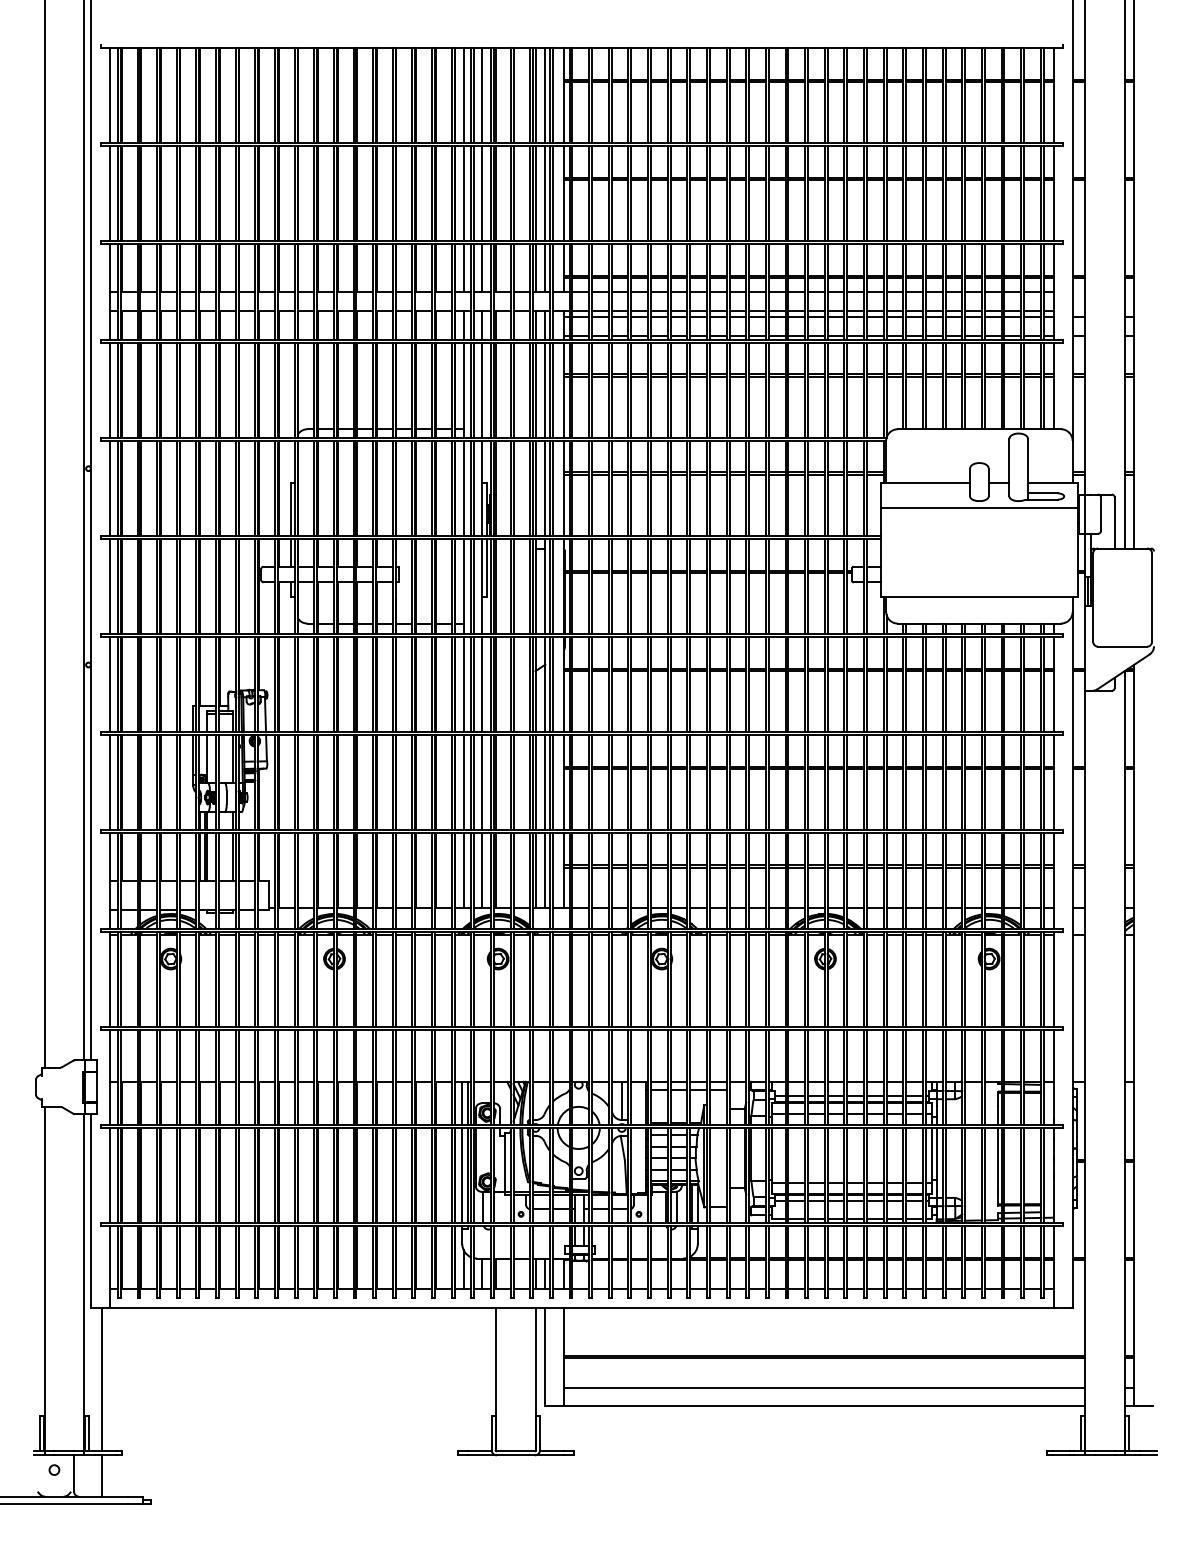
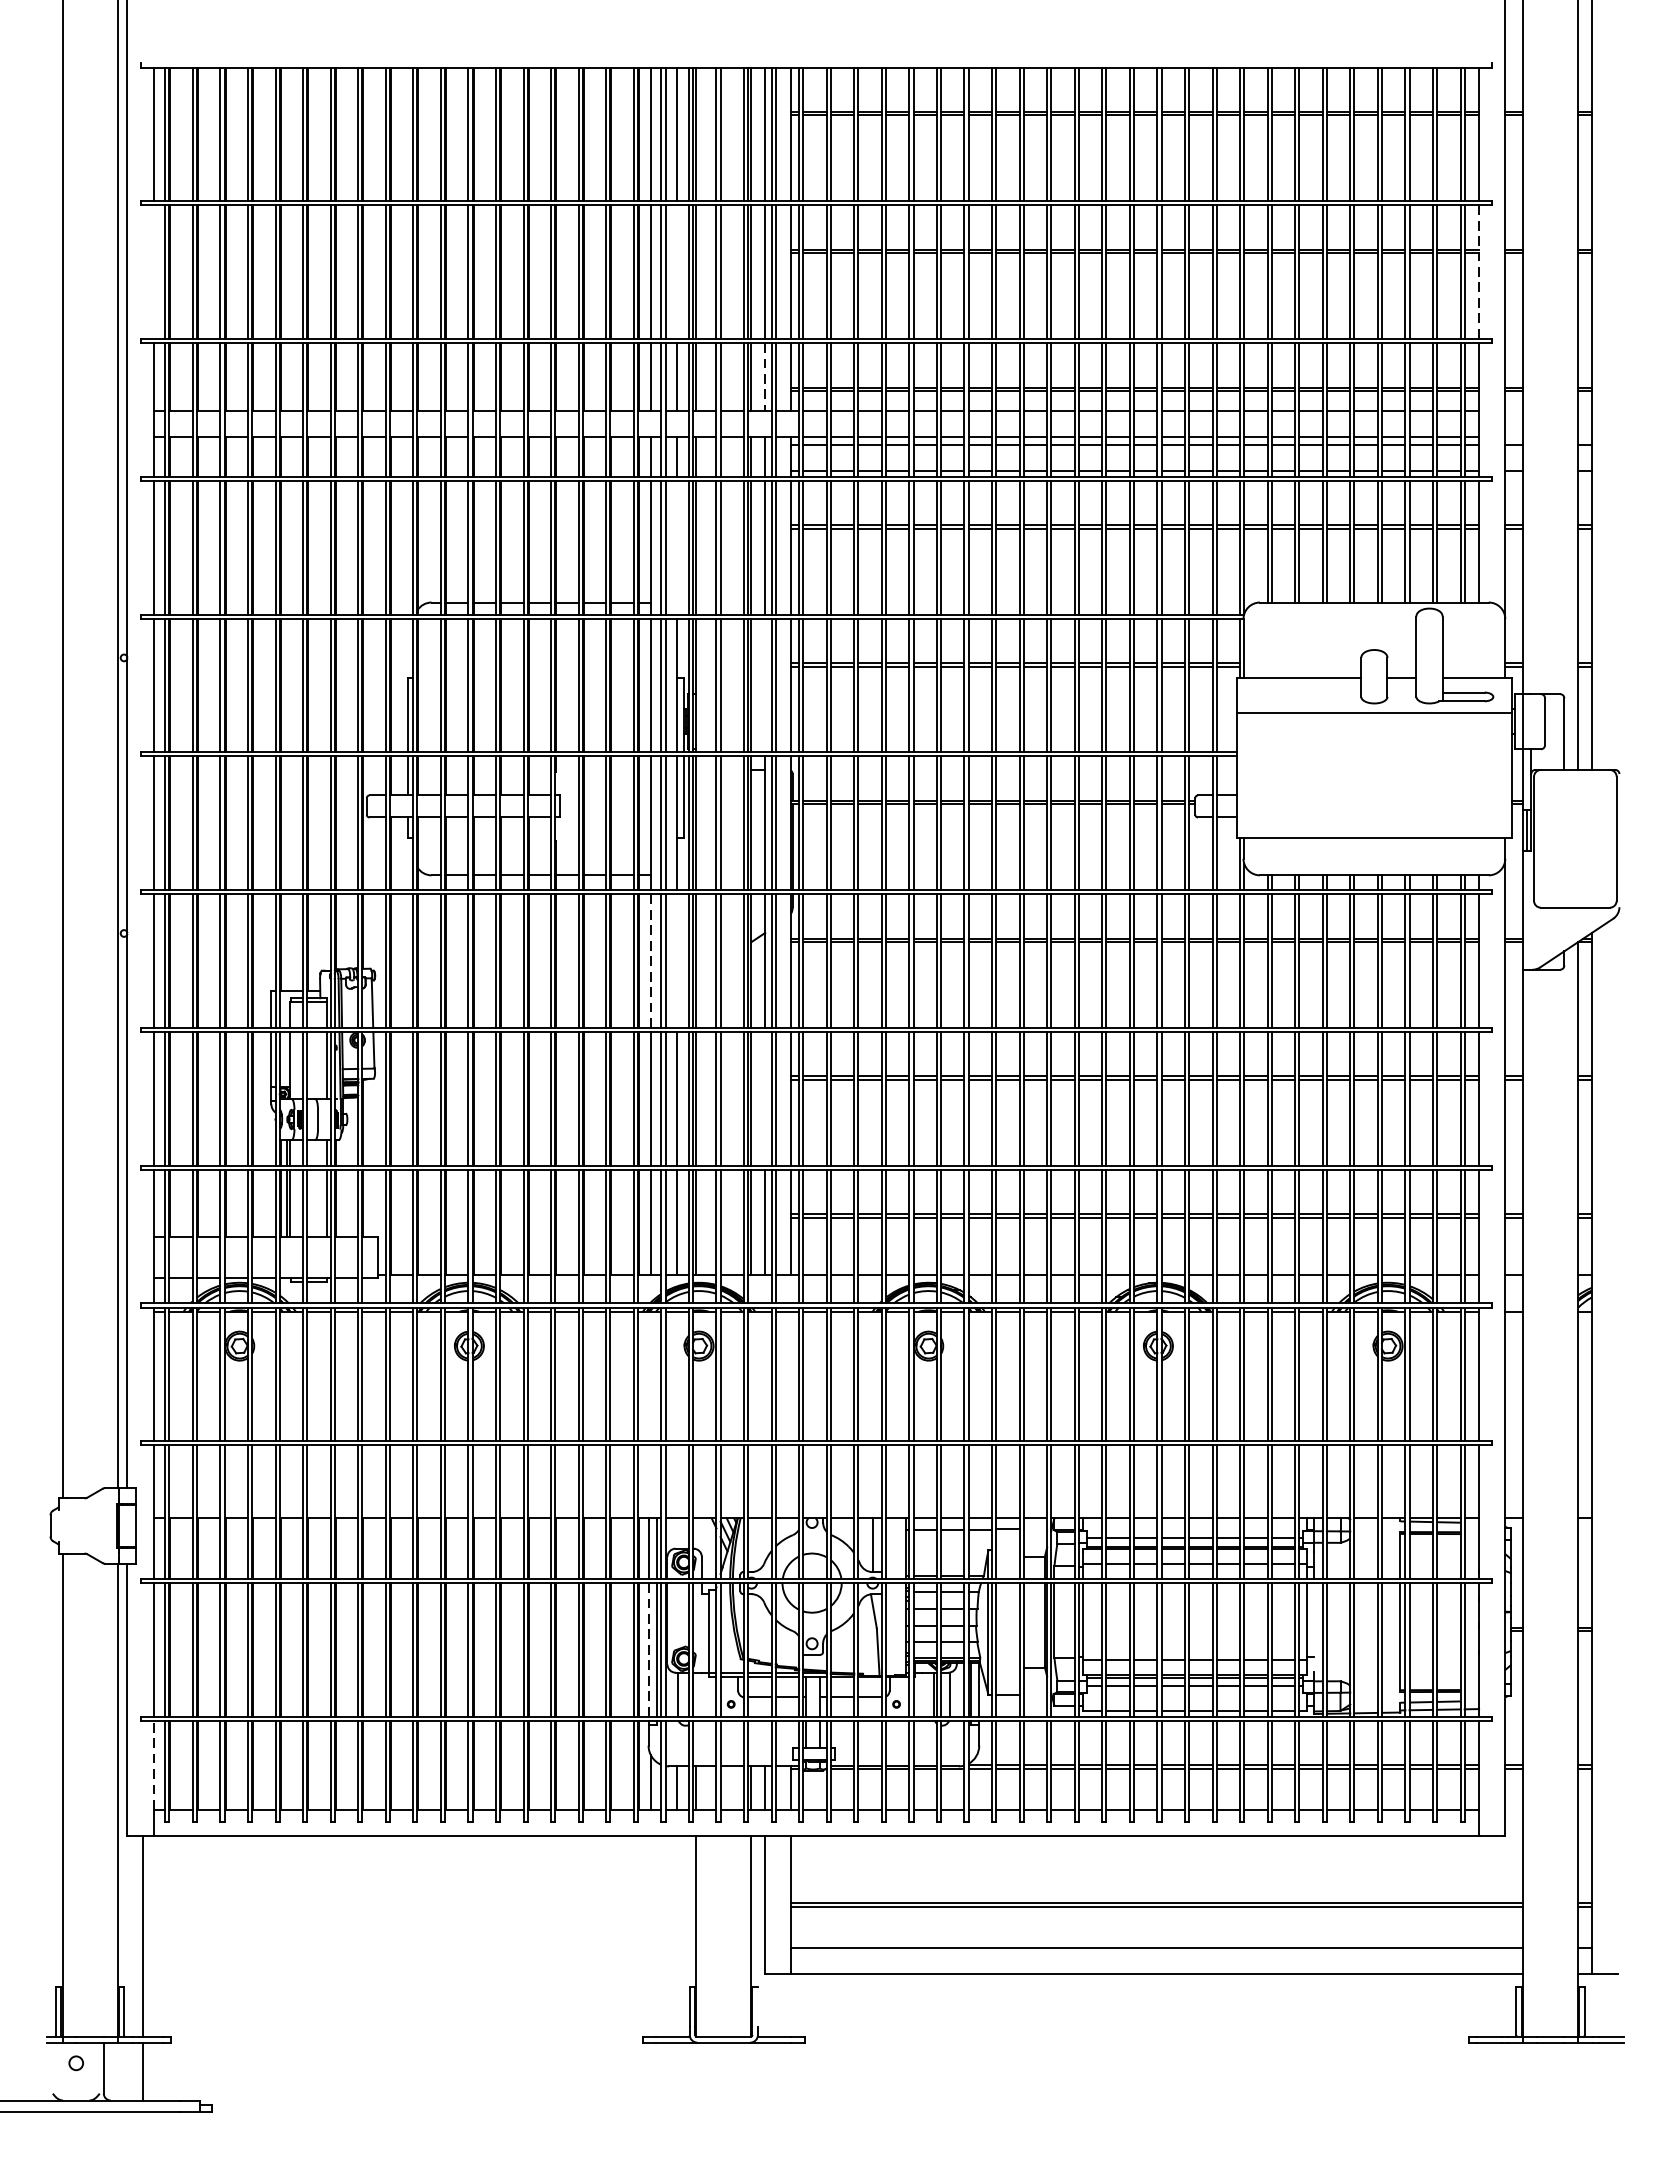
line: (109, 193) -> (153, 271), removed
line: (482, 193) -> (677, 271), removed
line: (1054, 193) -> (1479, 271), solid -> dashed
line: (545, 268) -> (765, 376), solid -> dashed
line: (482, 389) -> (677, 546), removed
line: (545, 487) -> (765, 684), removed
line: (463, 684) -> (650, 960), solid -> dashed
line: (482, 684) -> (677, 960), removed
line: (545, 782) -> (765, 1098), removed
line: (936, 1159) -> (1314, 1627), removed
line: (462, 1175) -> (648, 1649), solid -> dashed
line: (109, 1257) -> (153, 1764), solid -> dashed
line: (540, 1429) -> (758, 2006), removed

